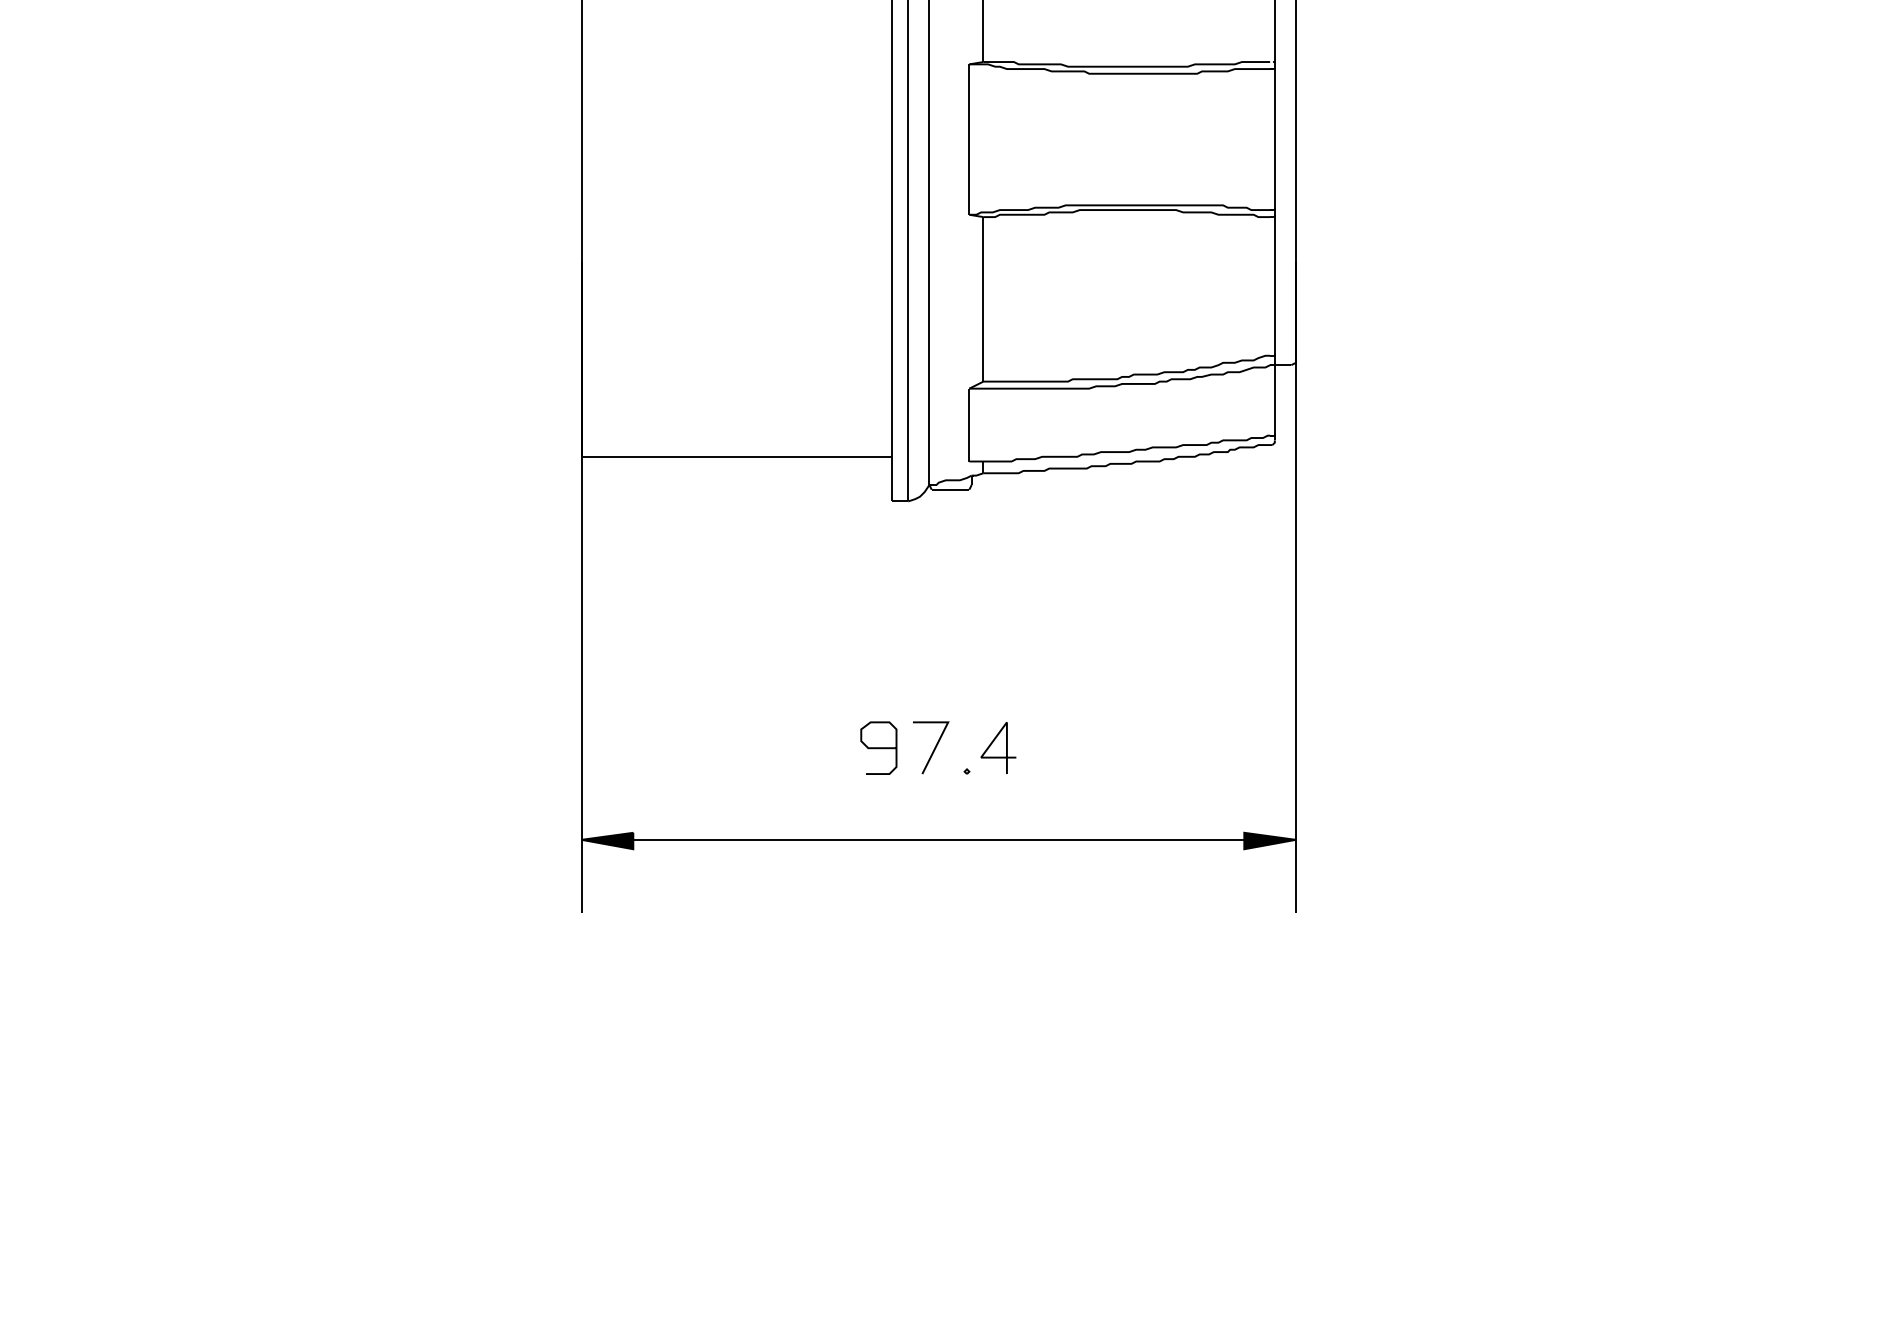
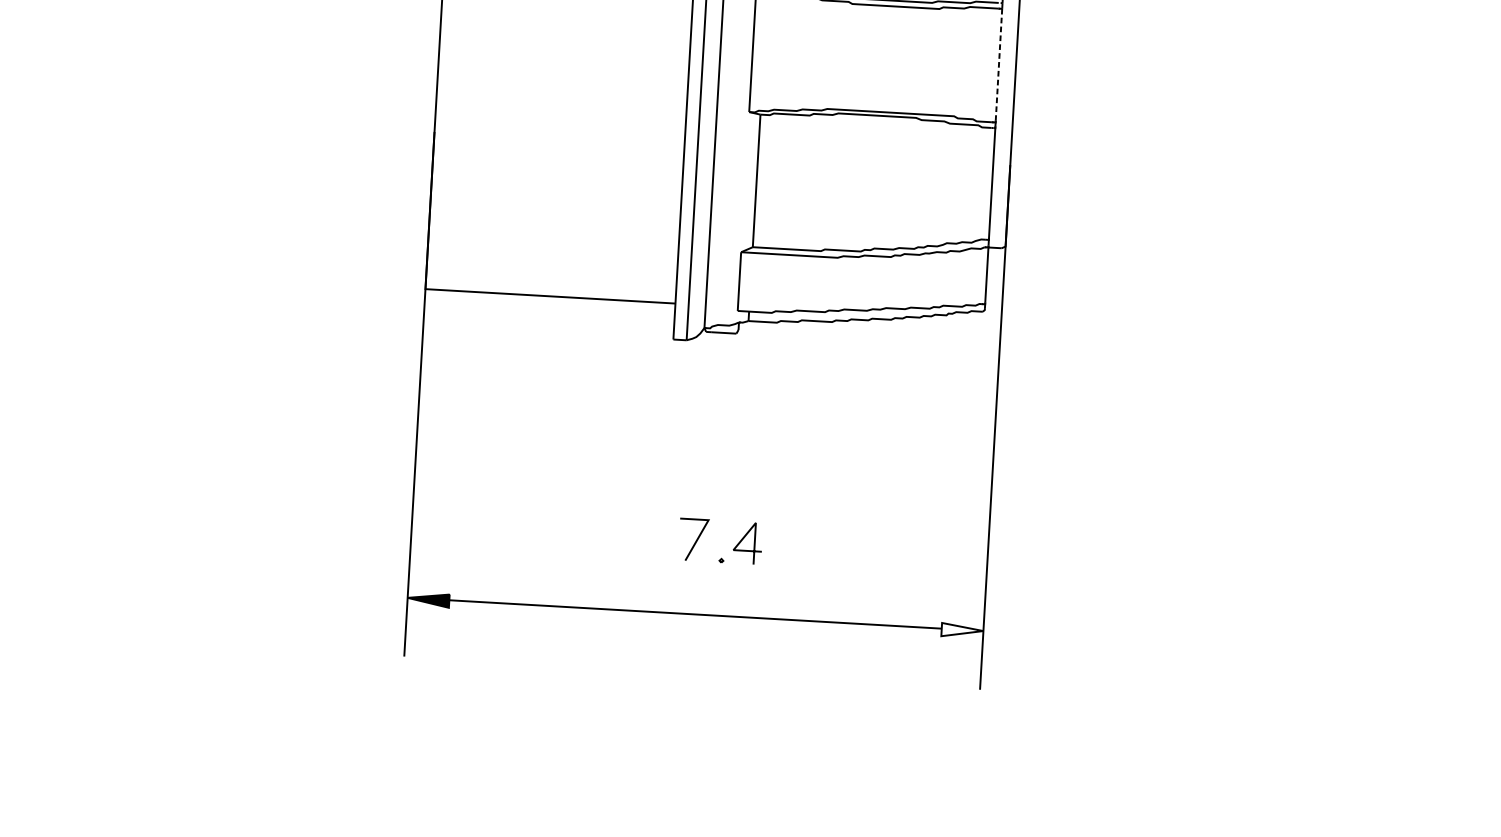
line: (1274, 138) -> (998, 64), solid -> dashed
curve: (878, 747) -> (651, 537), removed
fill: (1269, 840) -> (962, 630), removed

